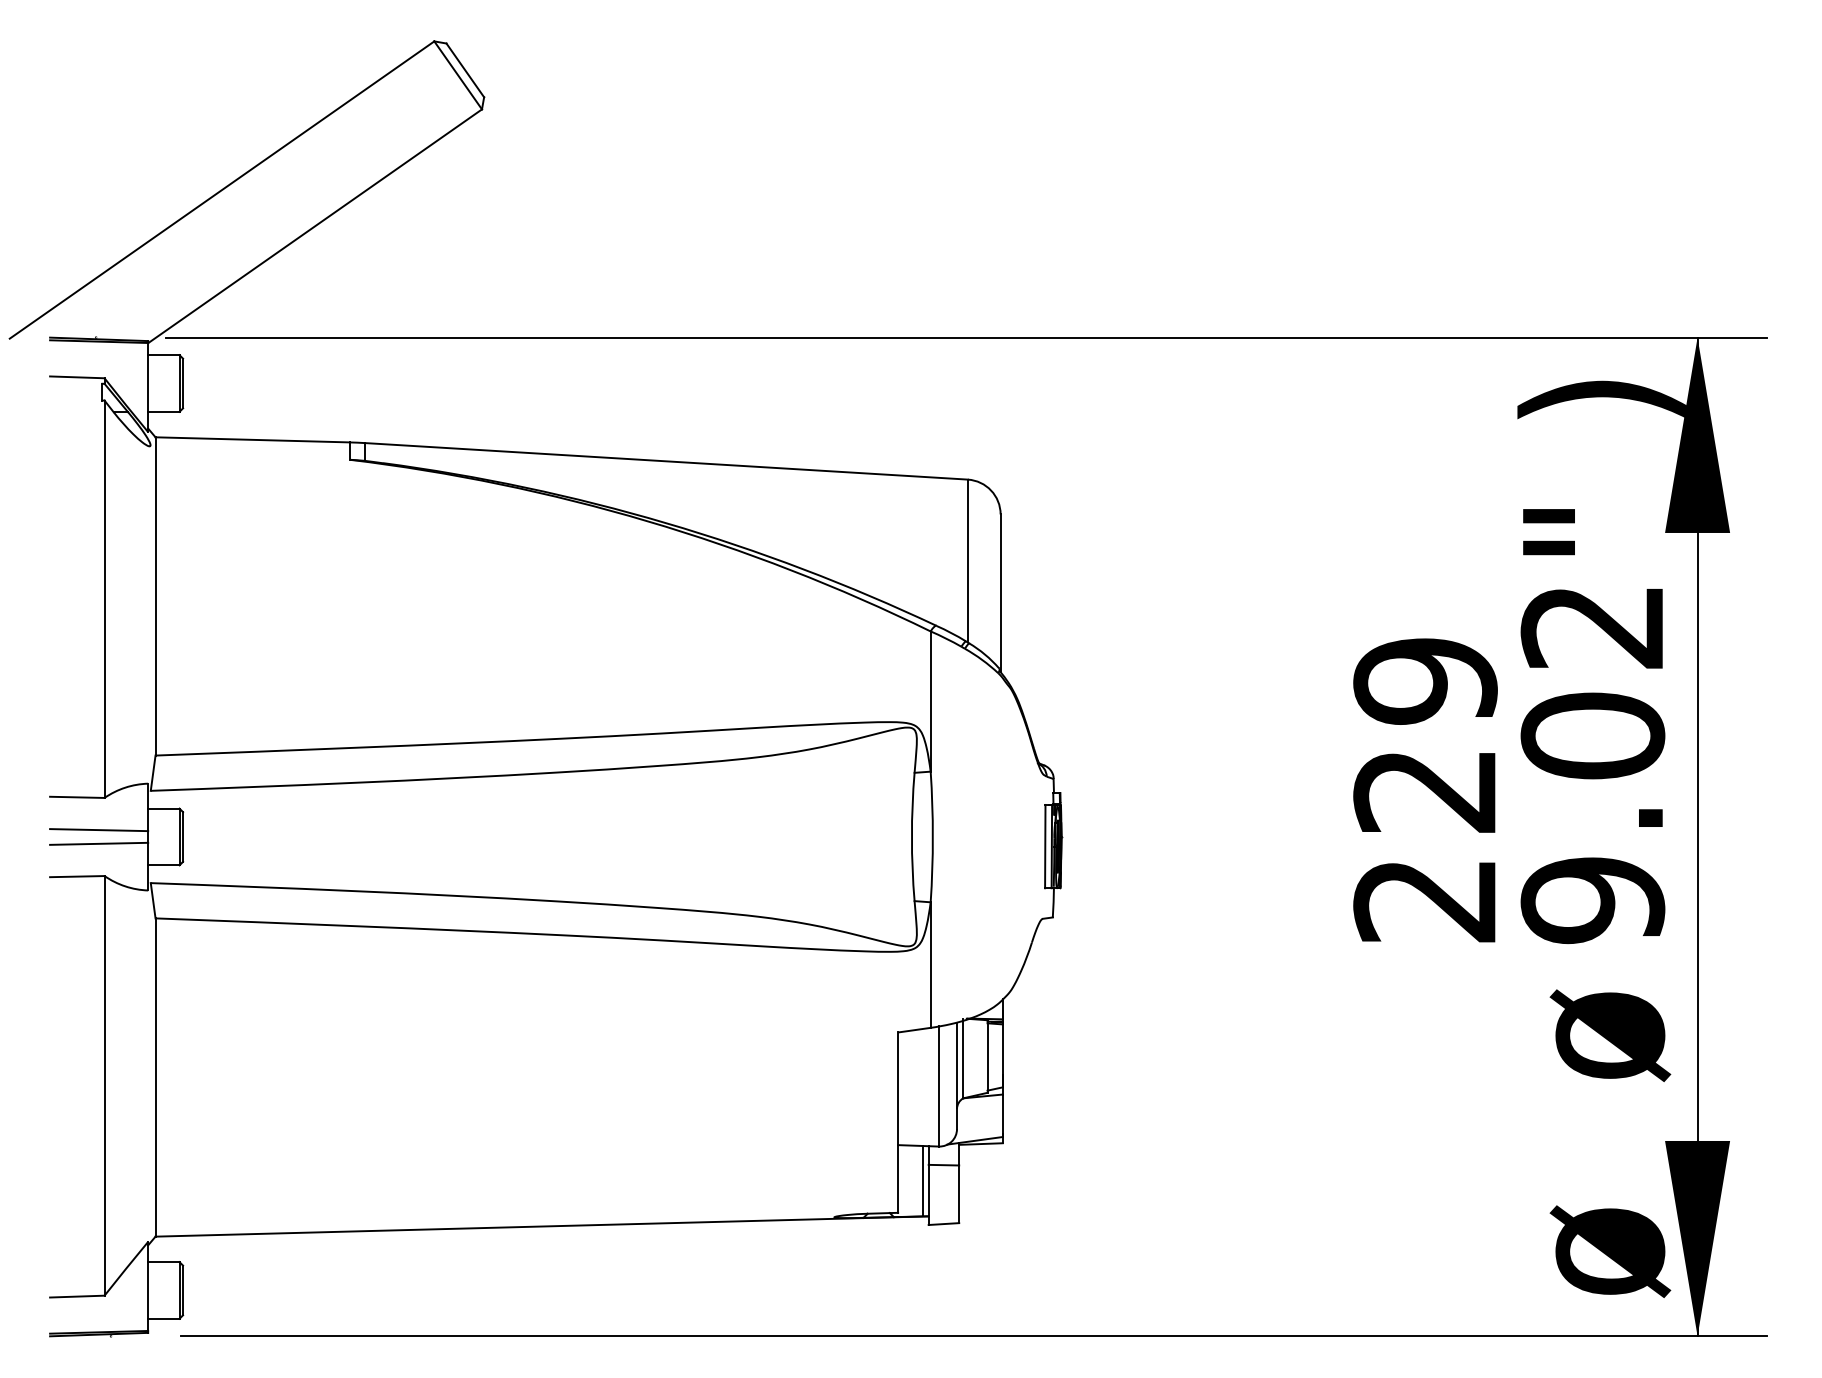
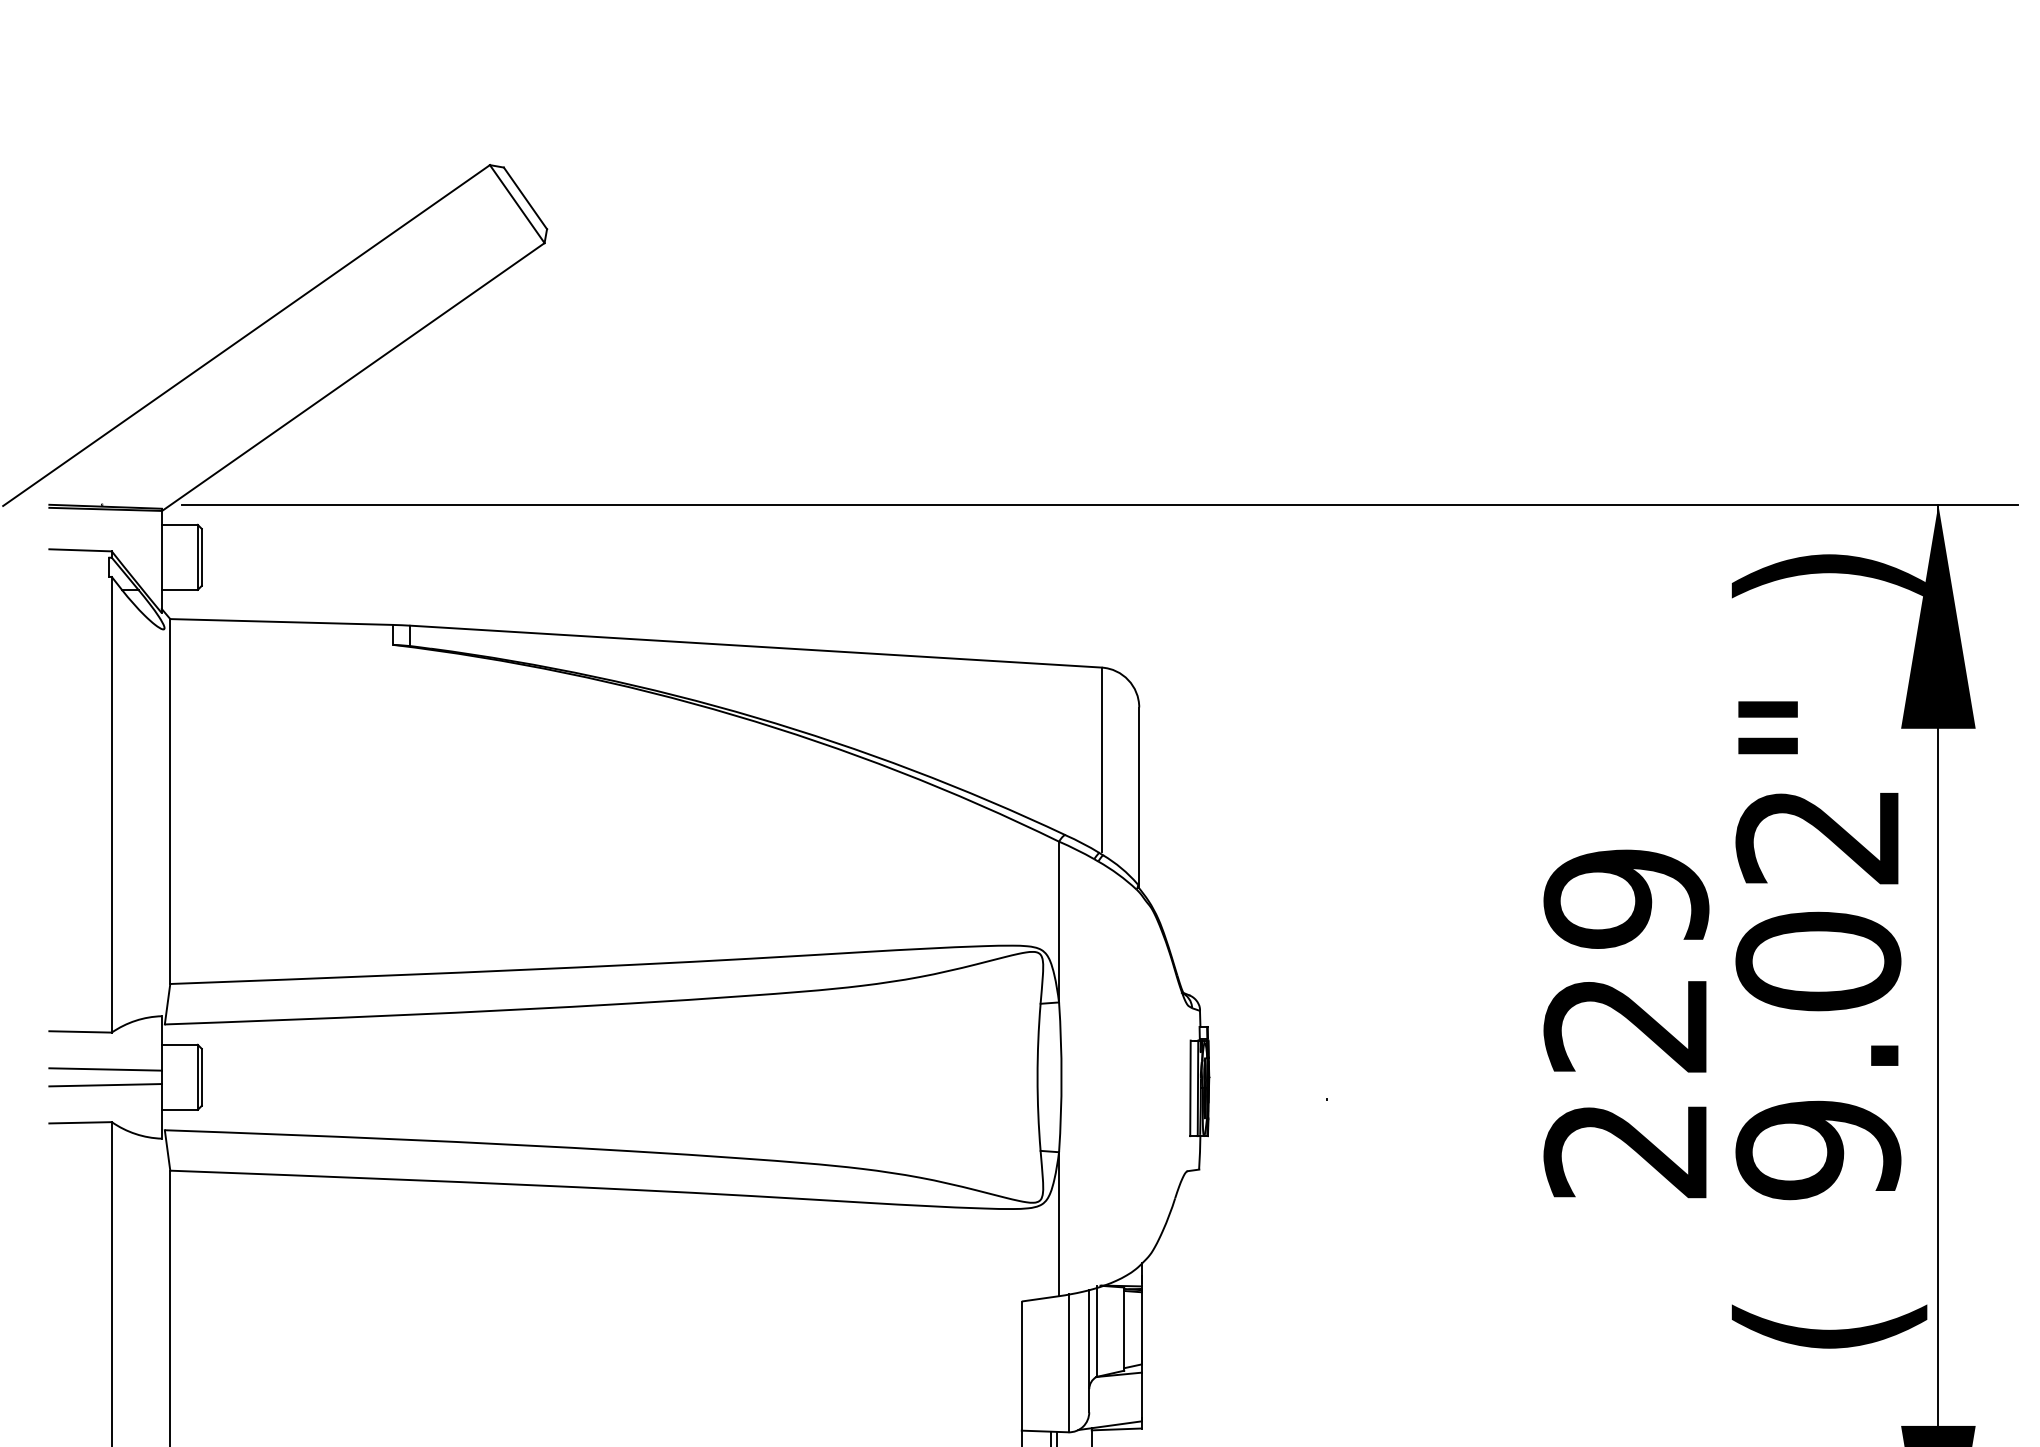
text: (1602, 1035) -> (1829, 1304), ø -> (

